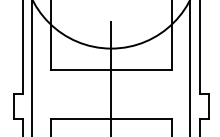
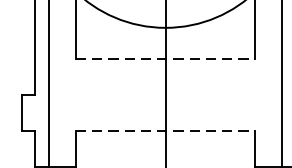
line: (111, 69) -> (165, 58), solid -> dashed
line: (111, 118) -> (165, 131), solid -> dashed

